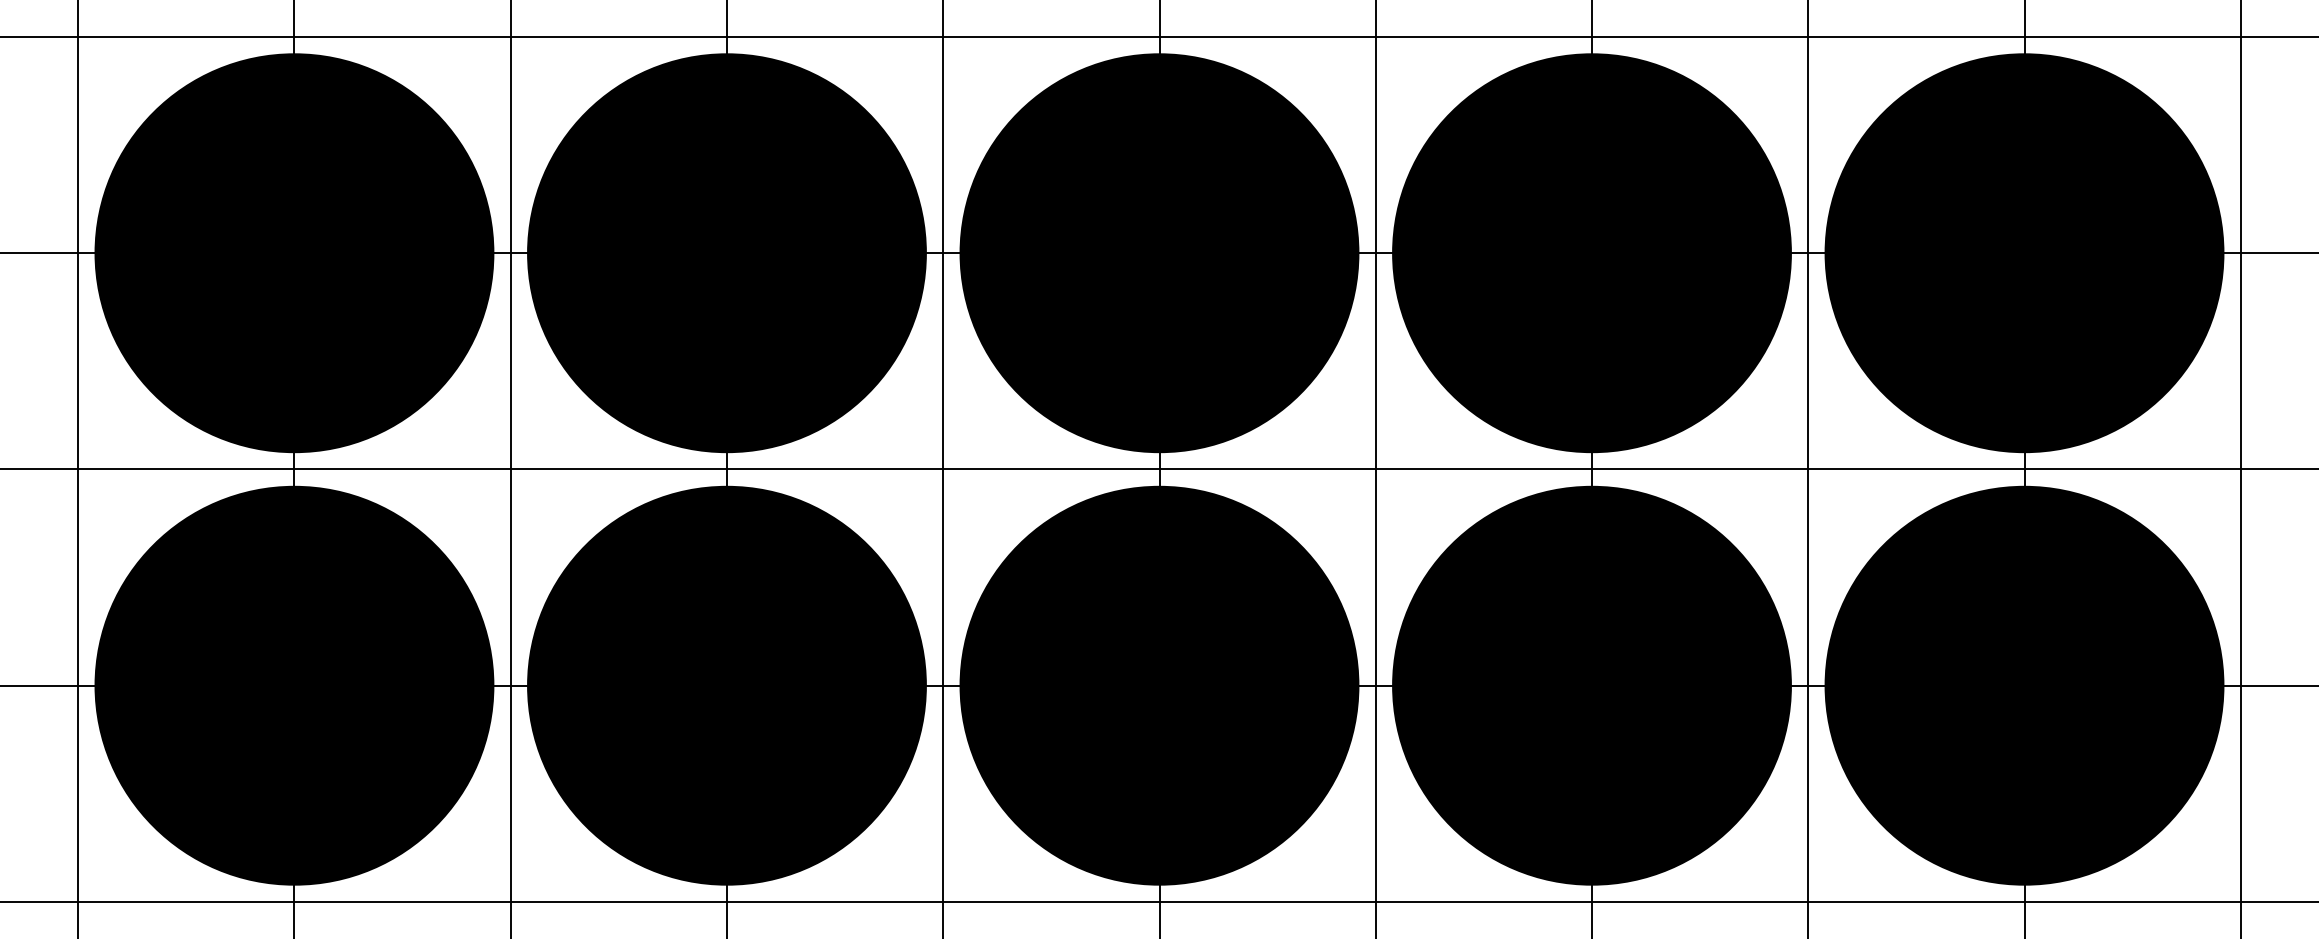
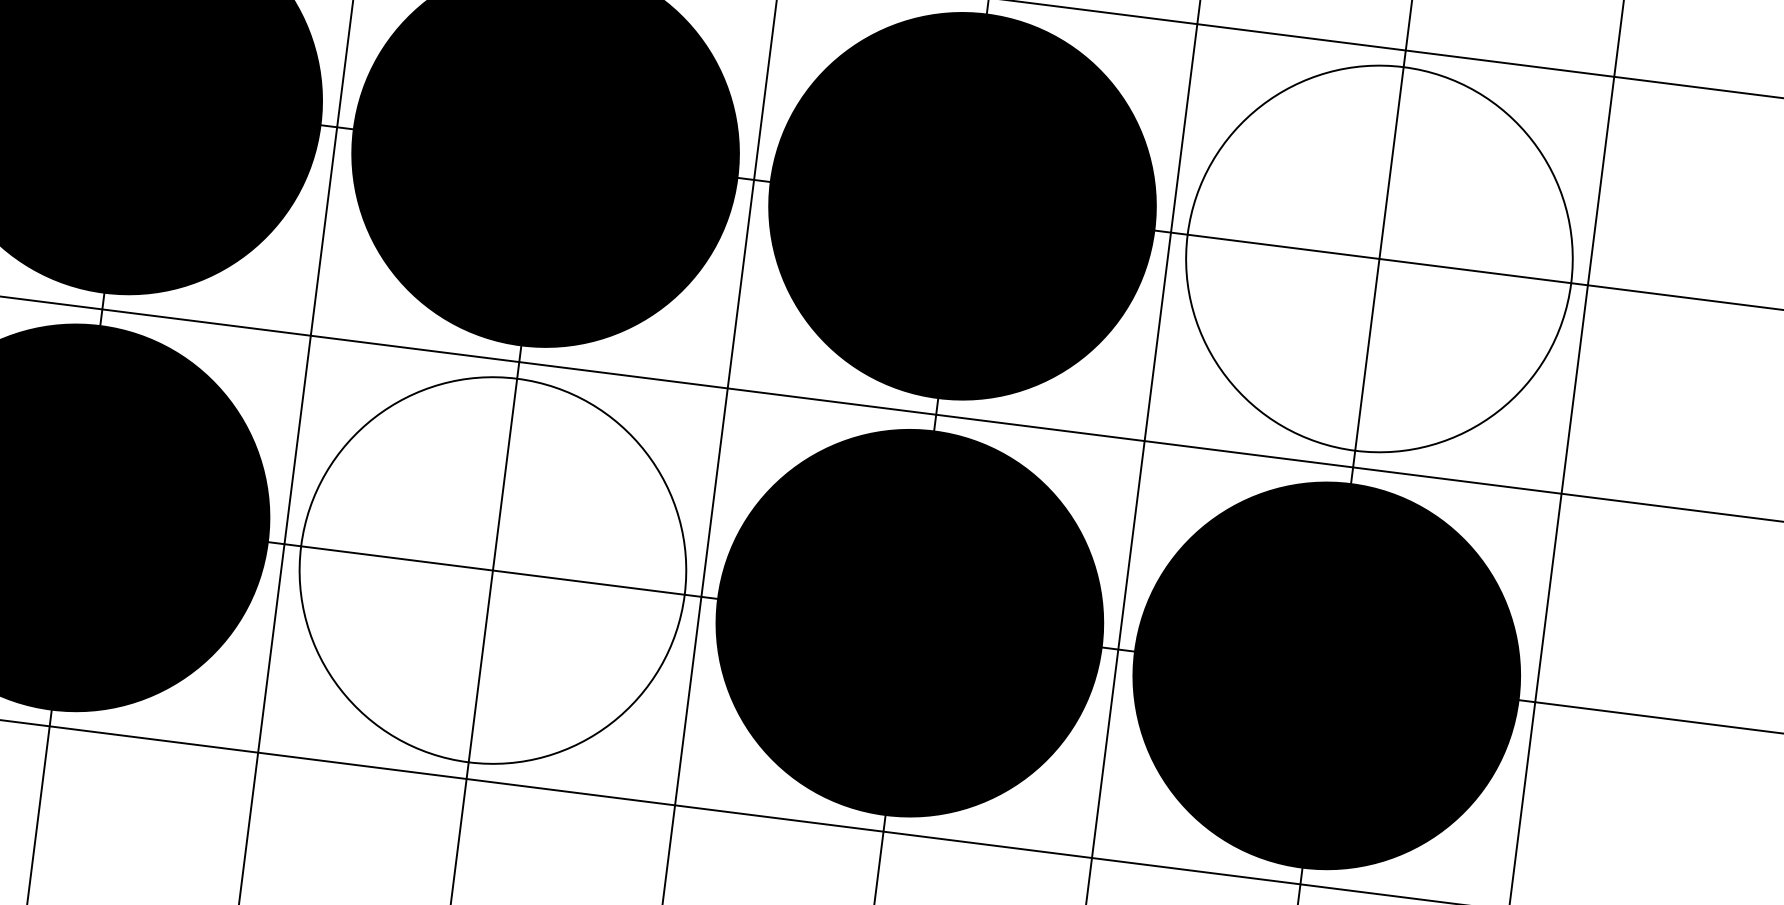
fill: (2024, 253) -> (1379, 259), removed
fill: (1159, 685) -> (492, 570), removed

